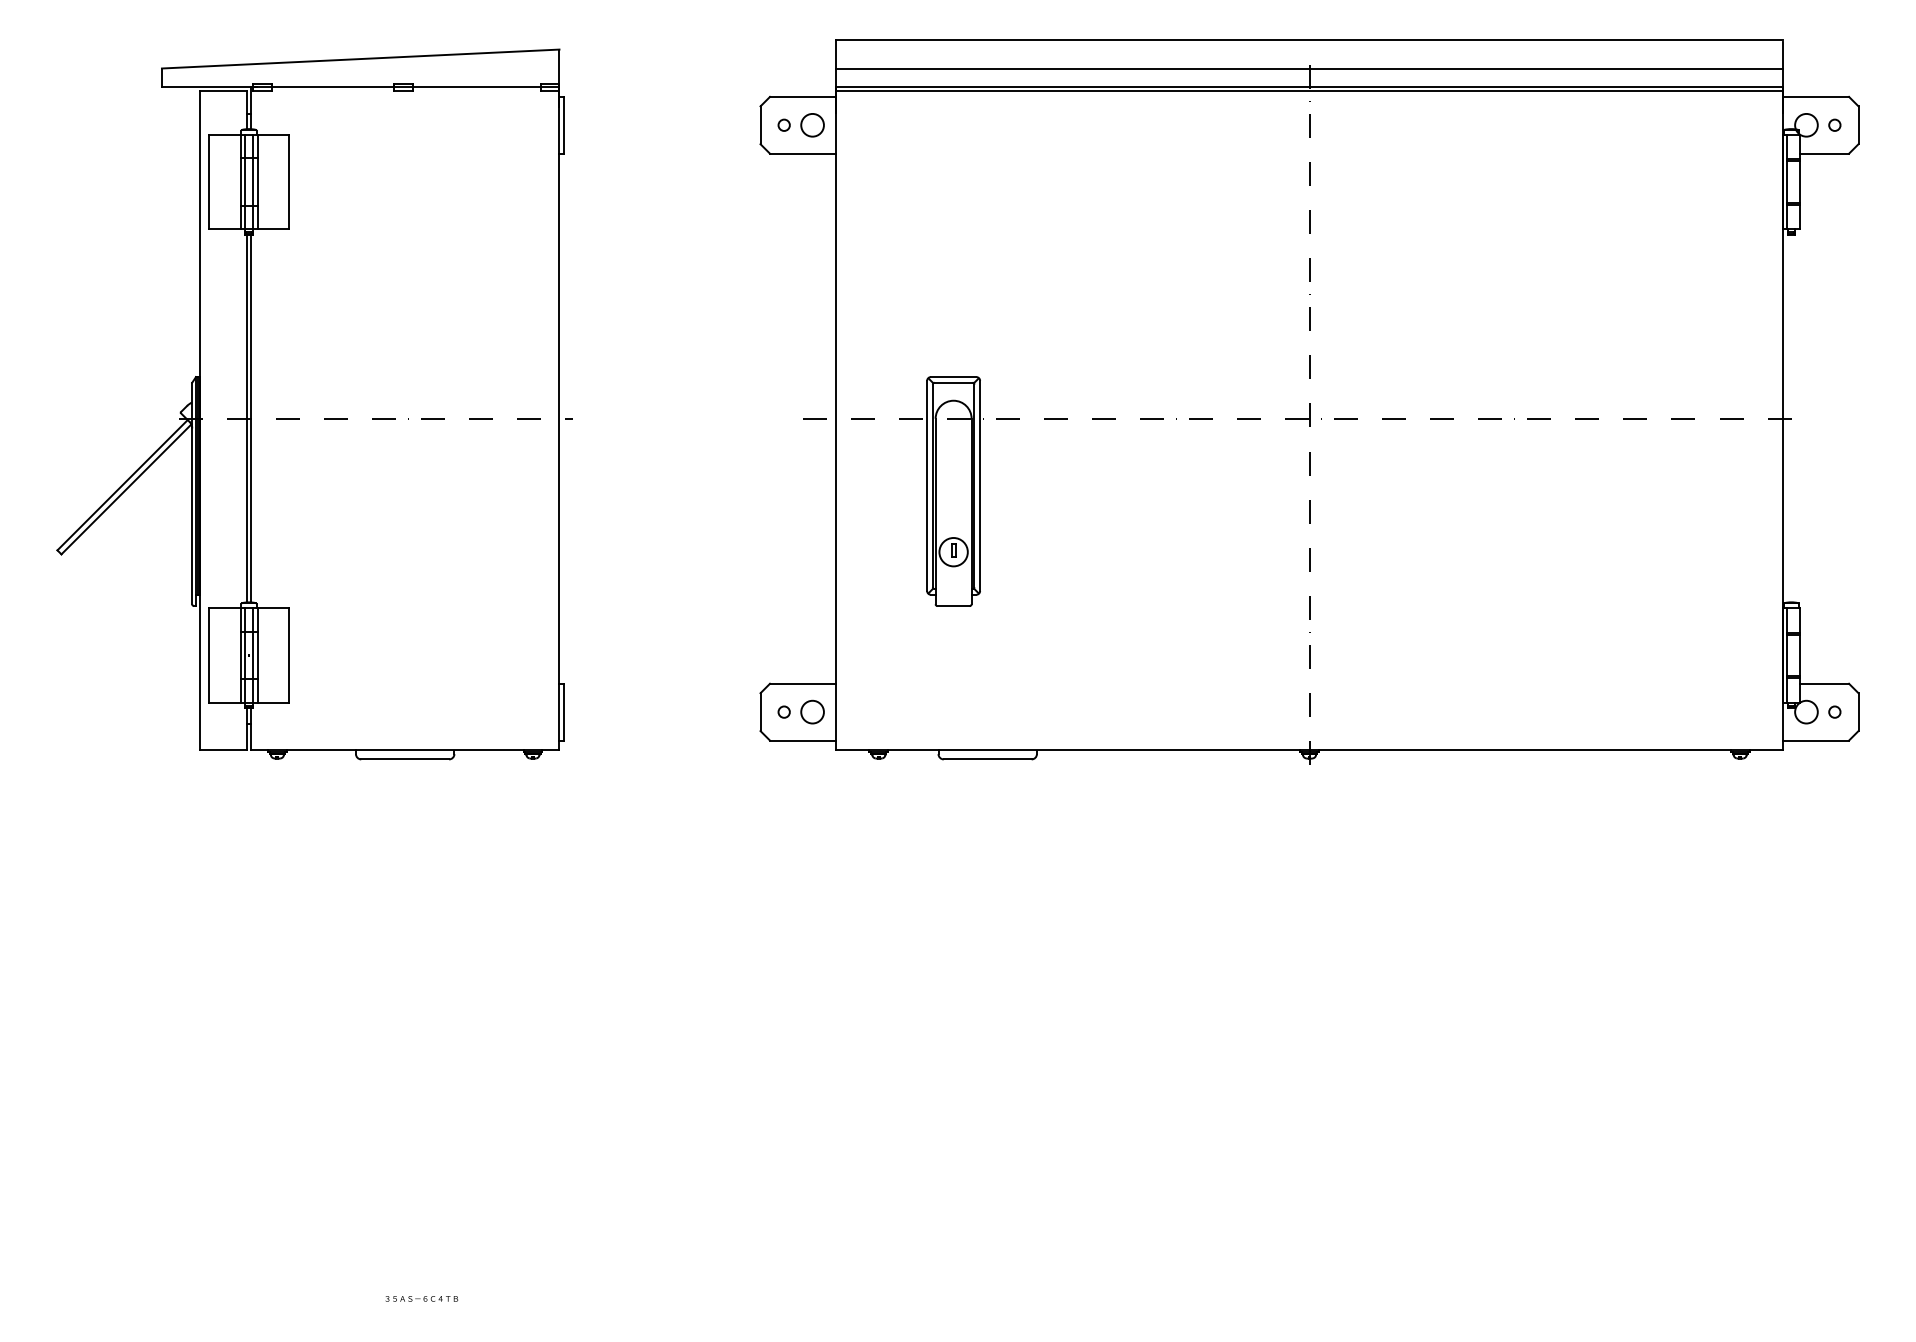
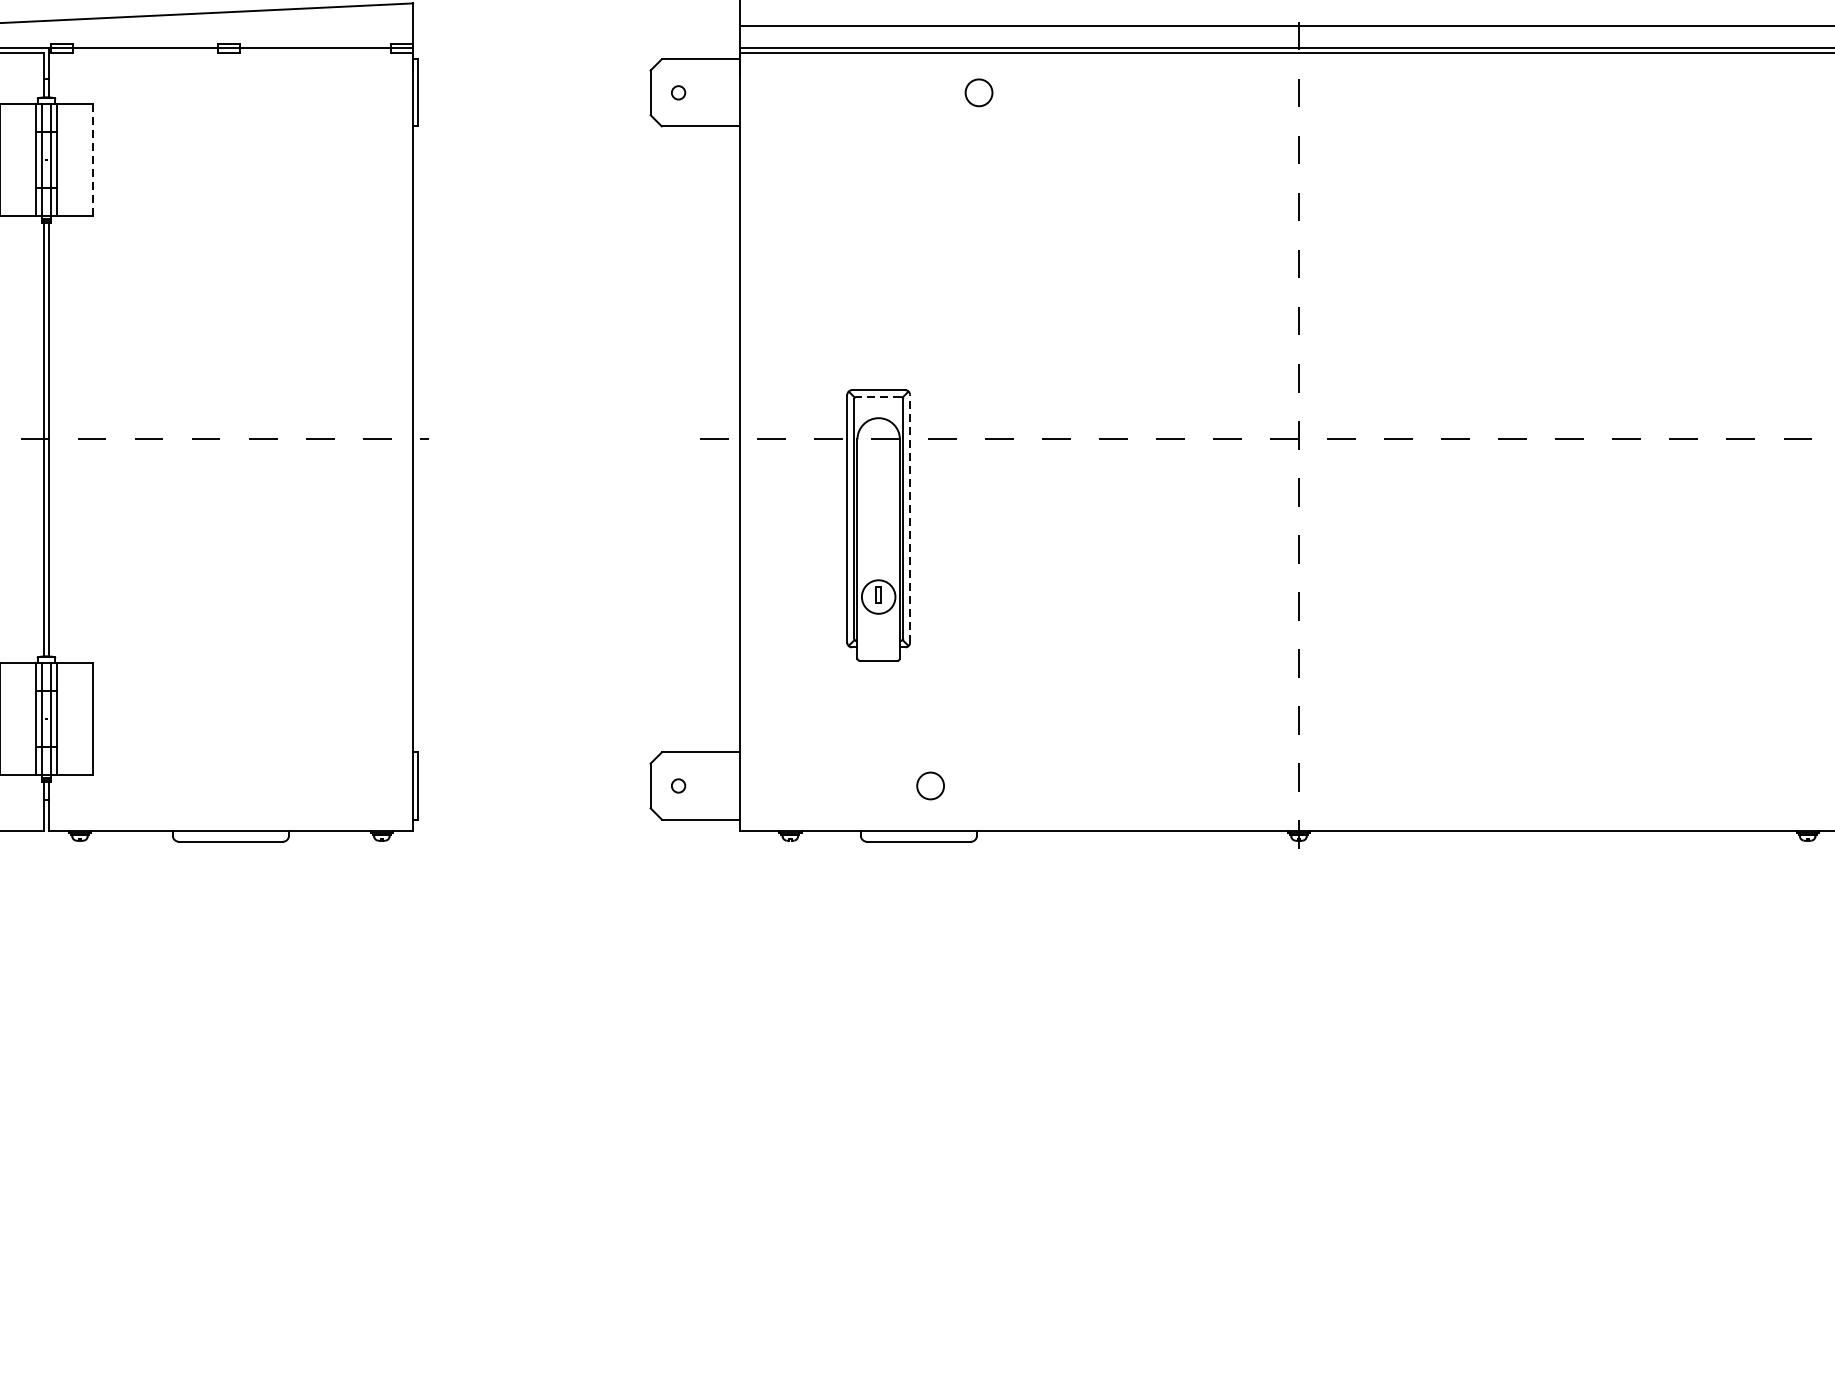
circle: (812, 125) -> (978, 93), moved
line: (288, 181) -> (93, 159), solid -> dashed
line: (953, 382) -> (878, 396), solid -> dashed
line: (980, 485) -> (910, 518), solid -> dashed
circle: (812, 711) -> (930, 785), moved

